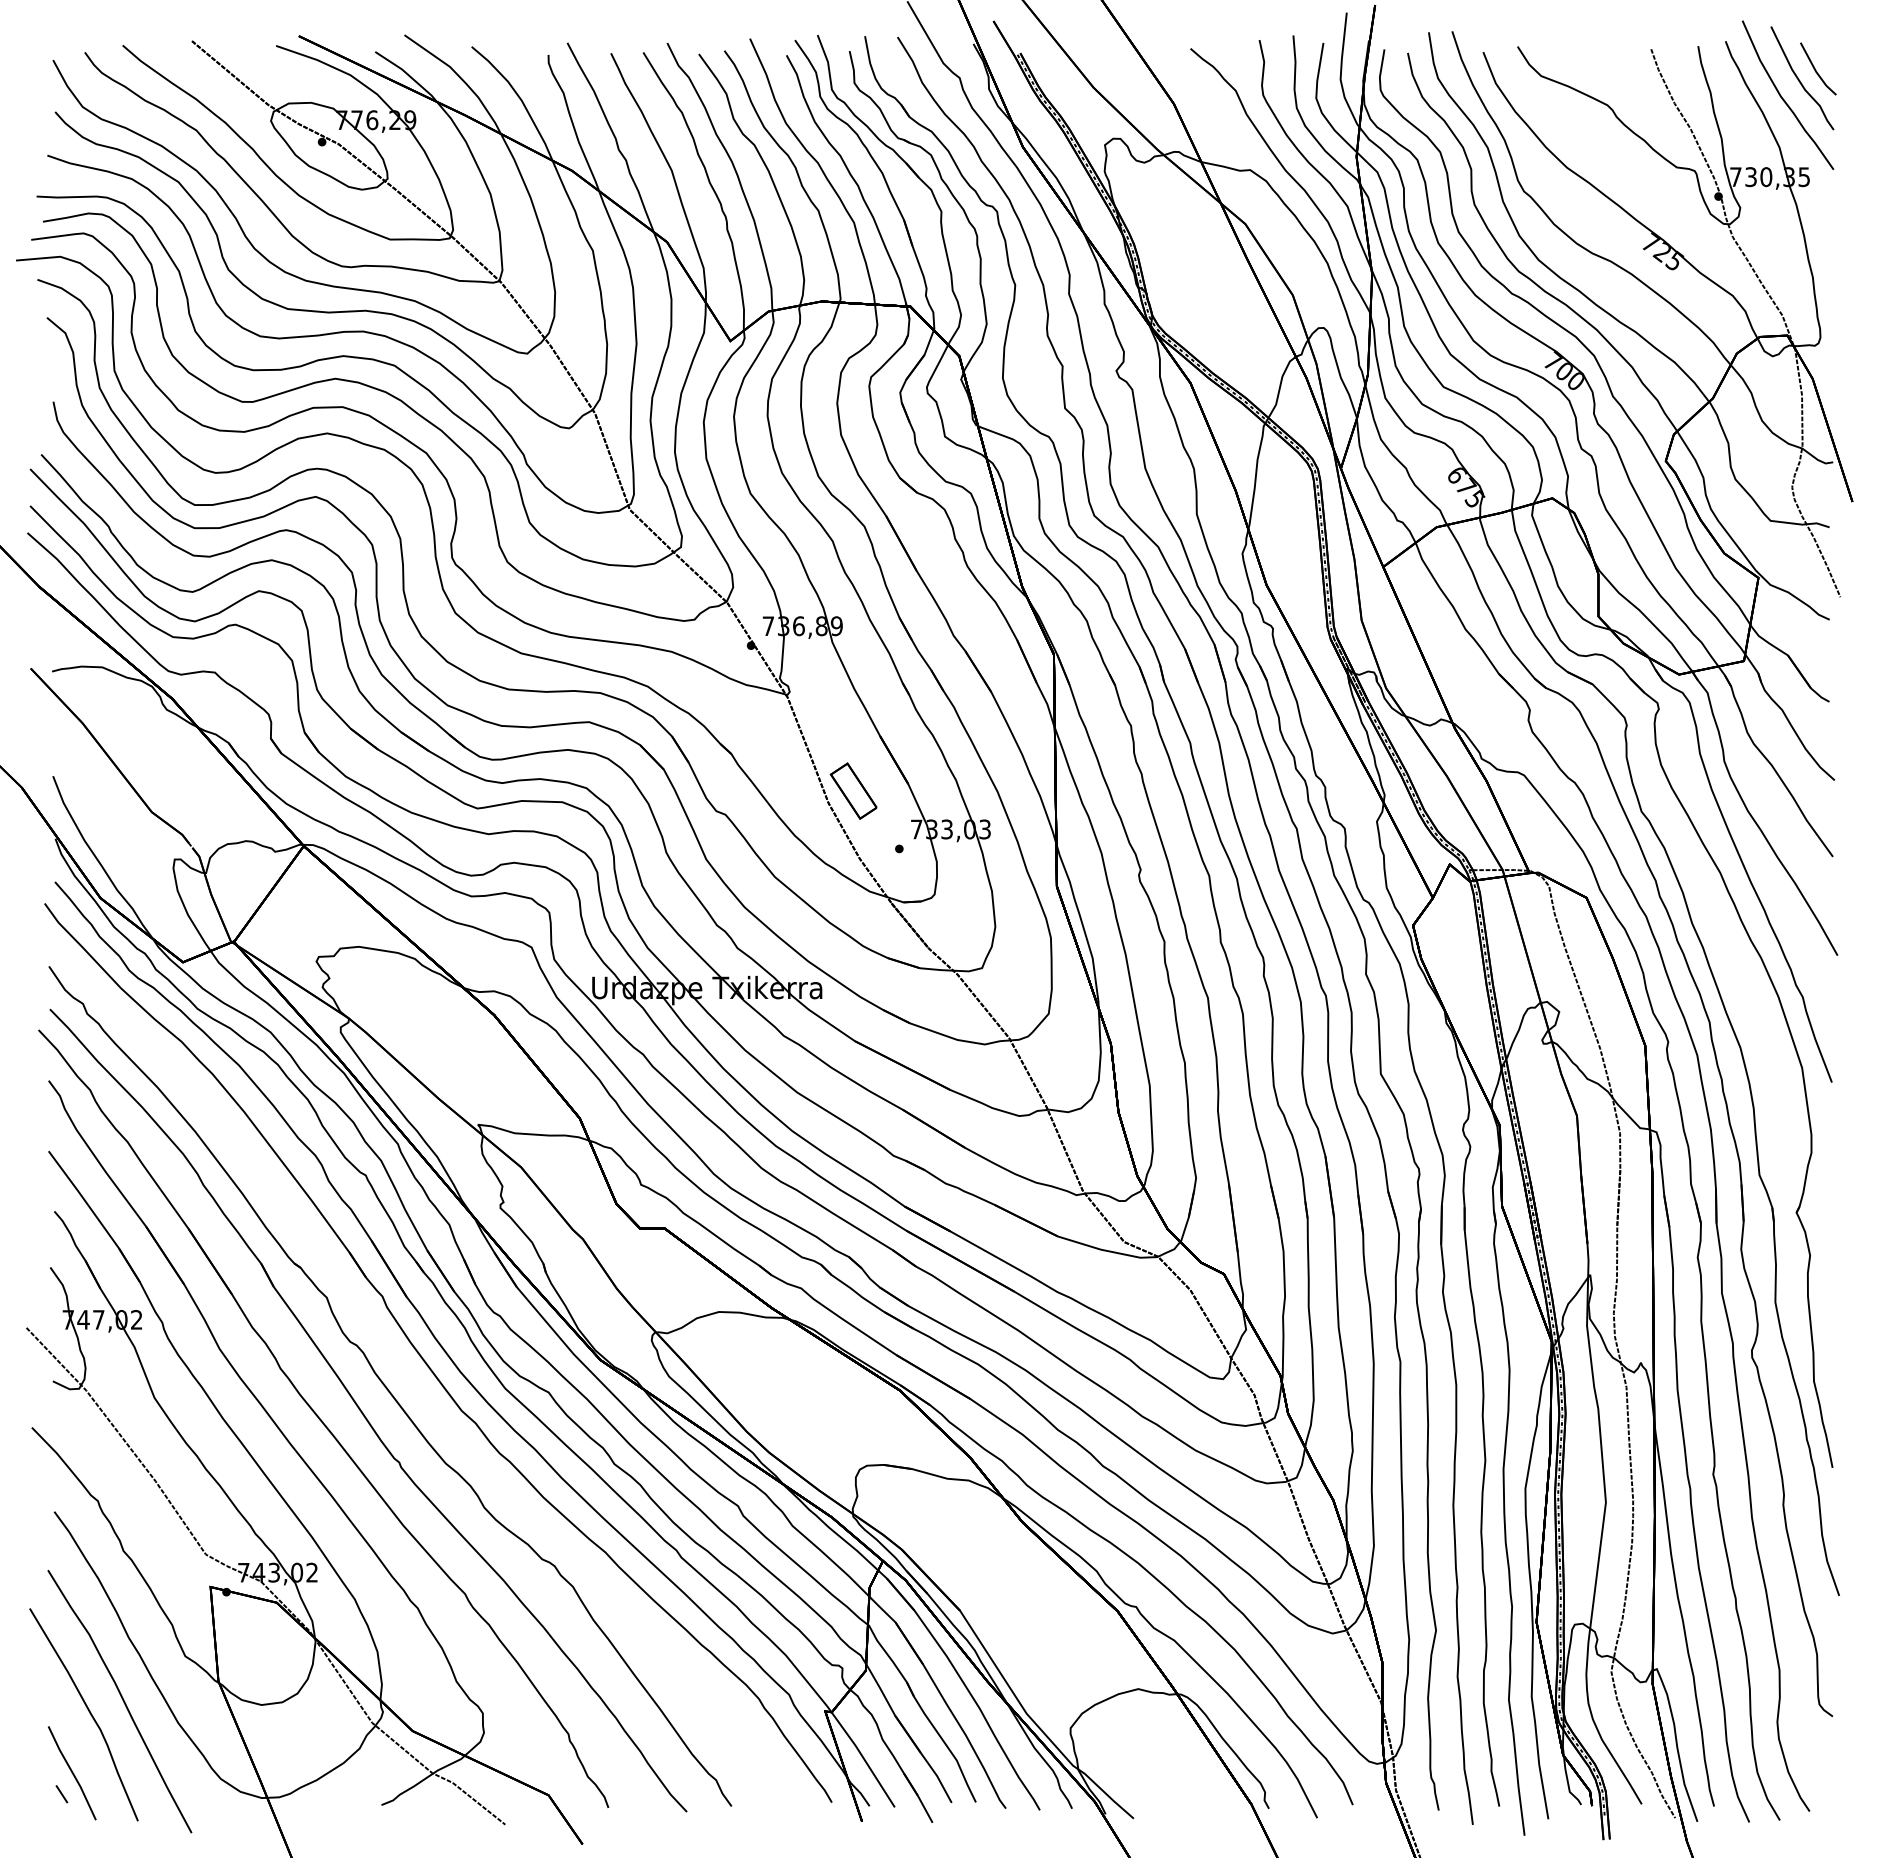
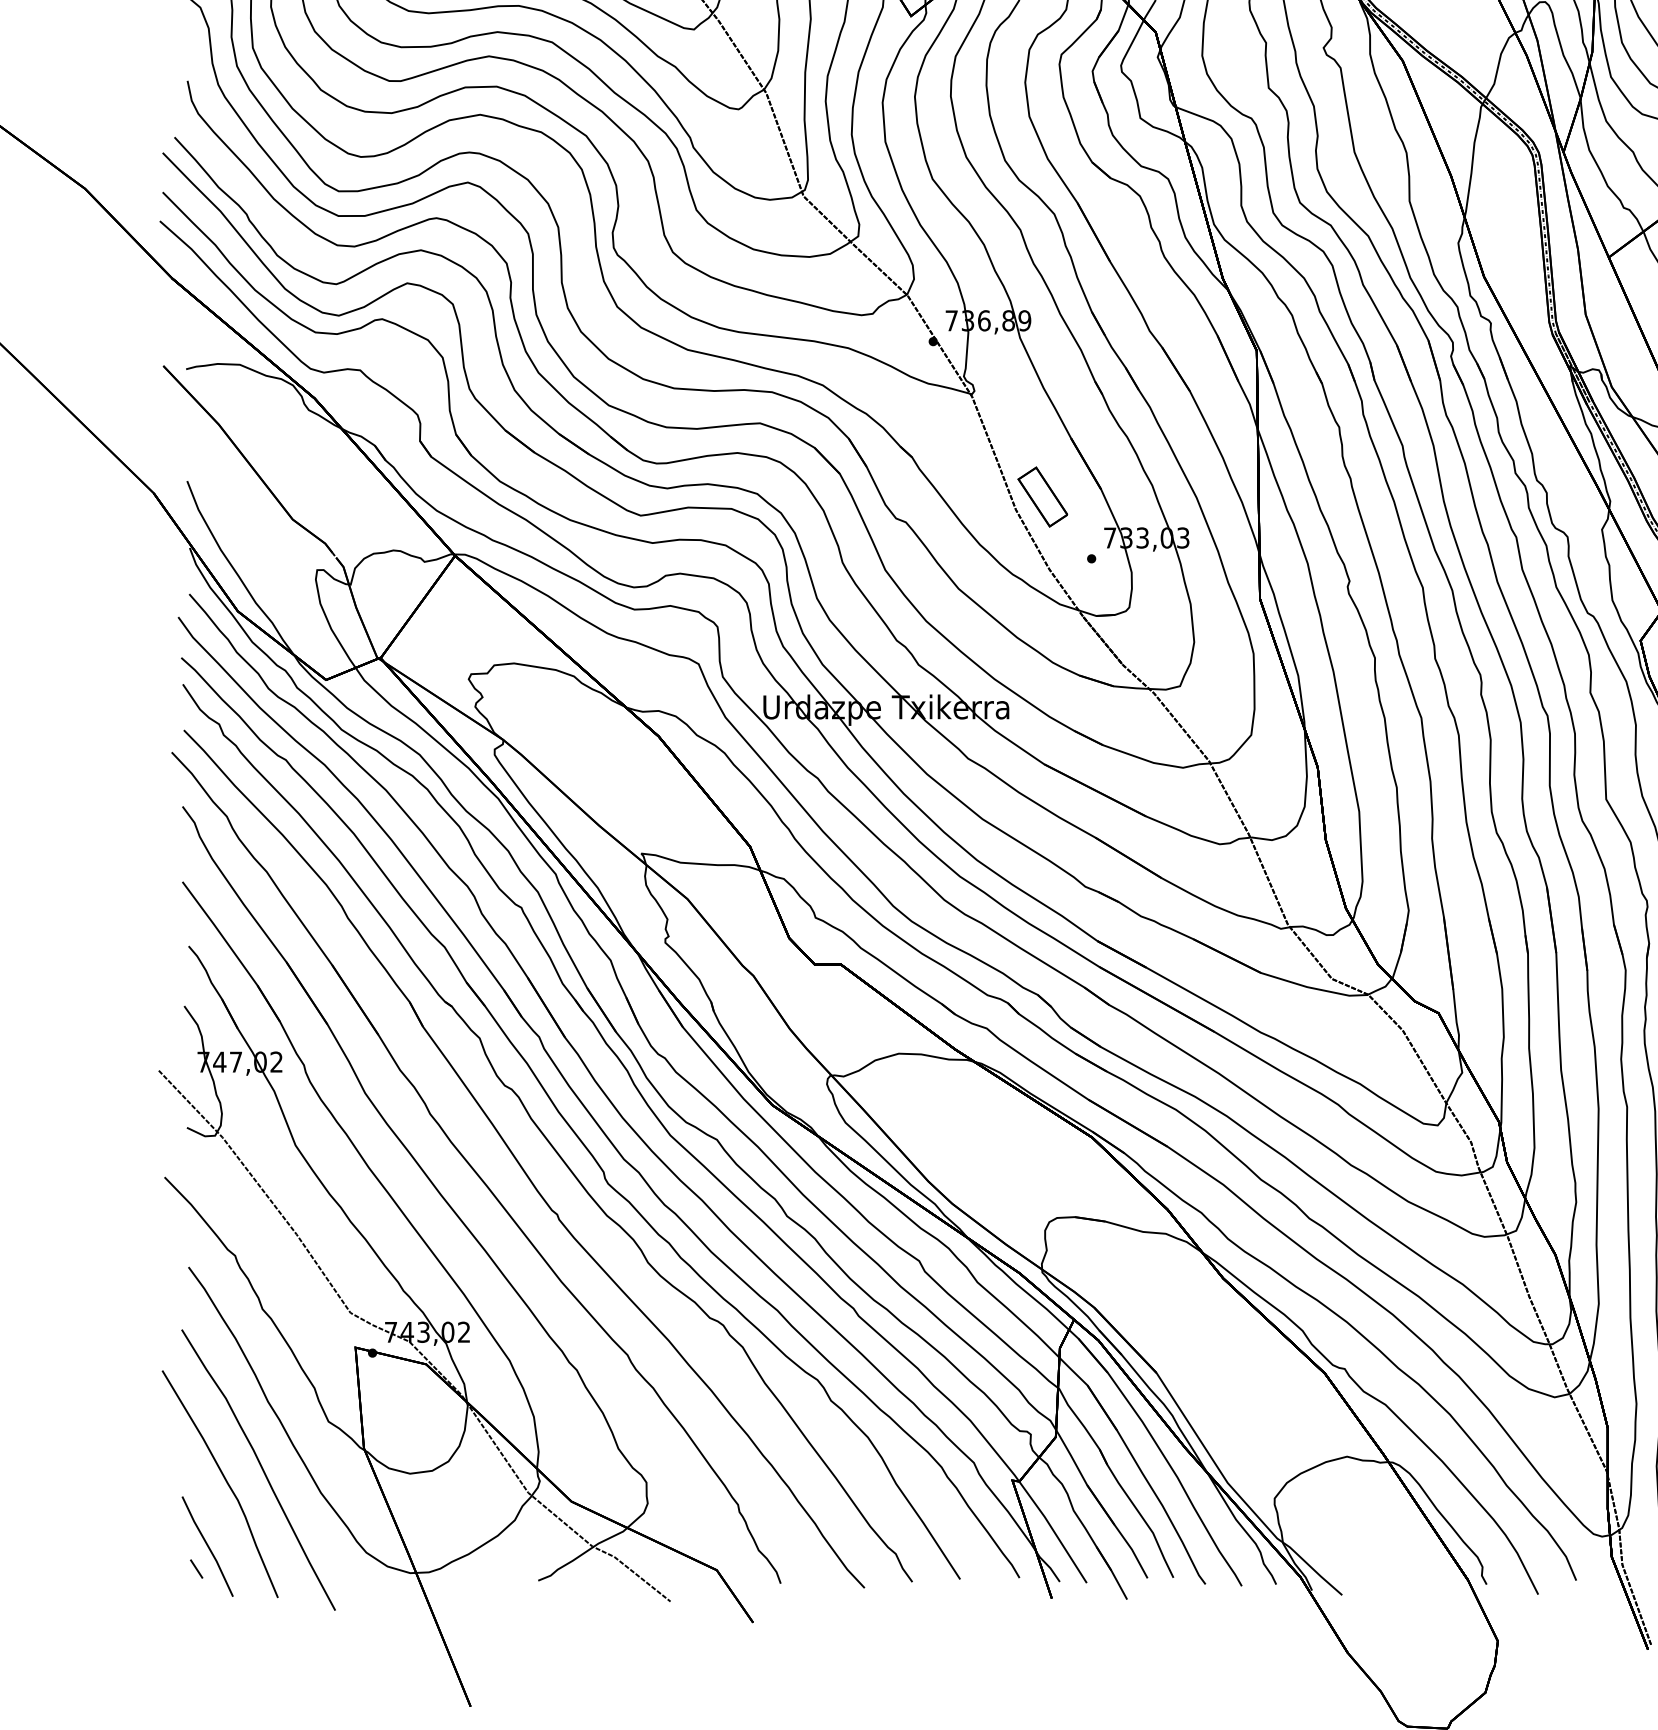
part: (411, 1372) -> (570, 1118), added

